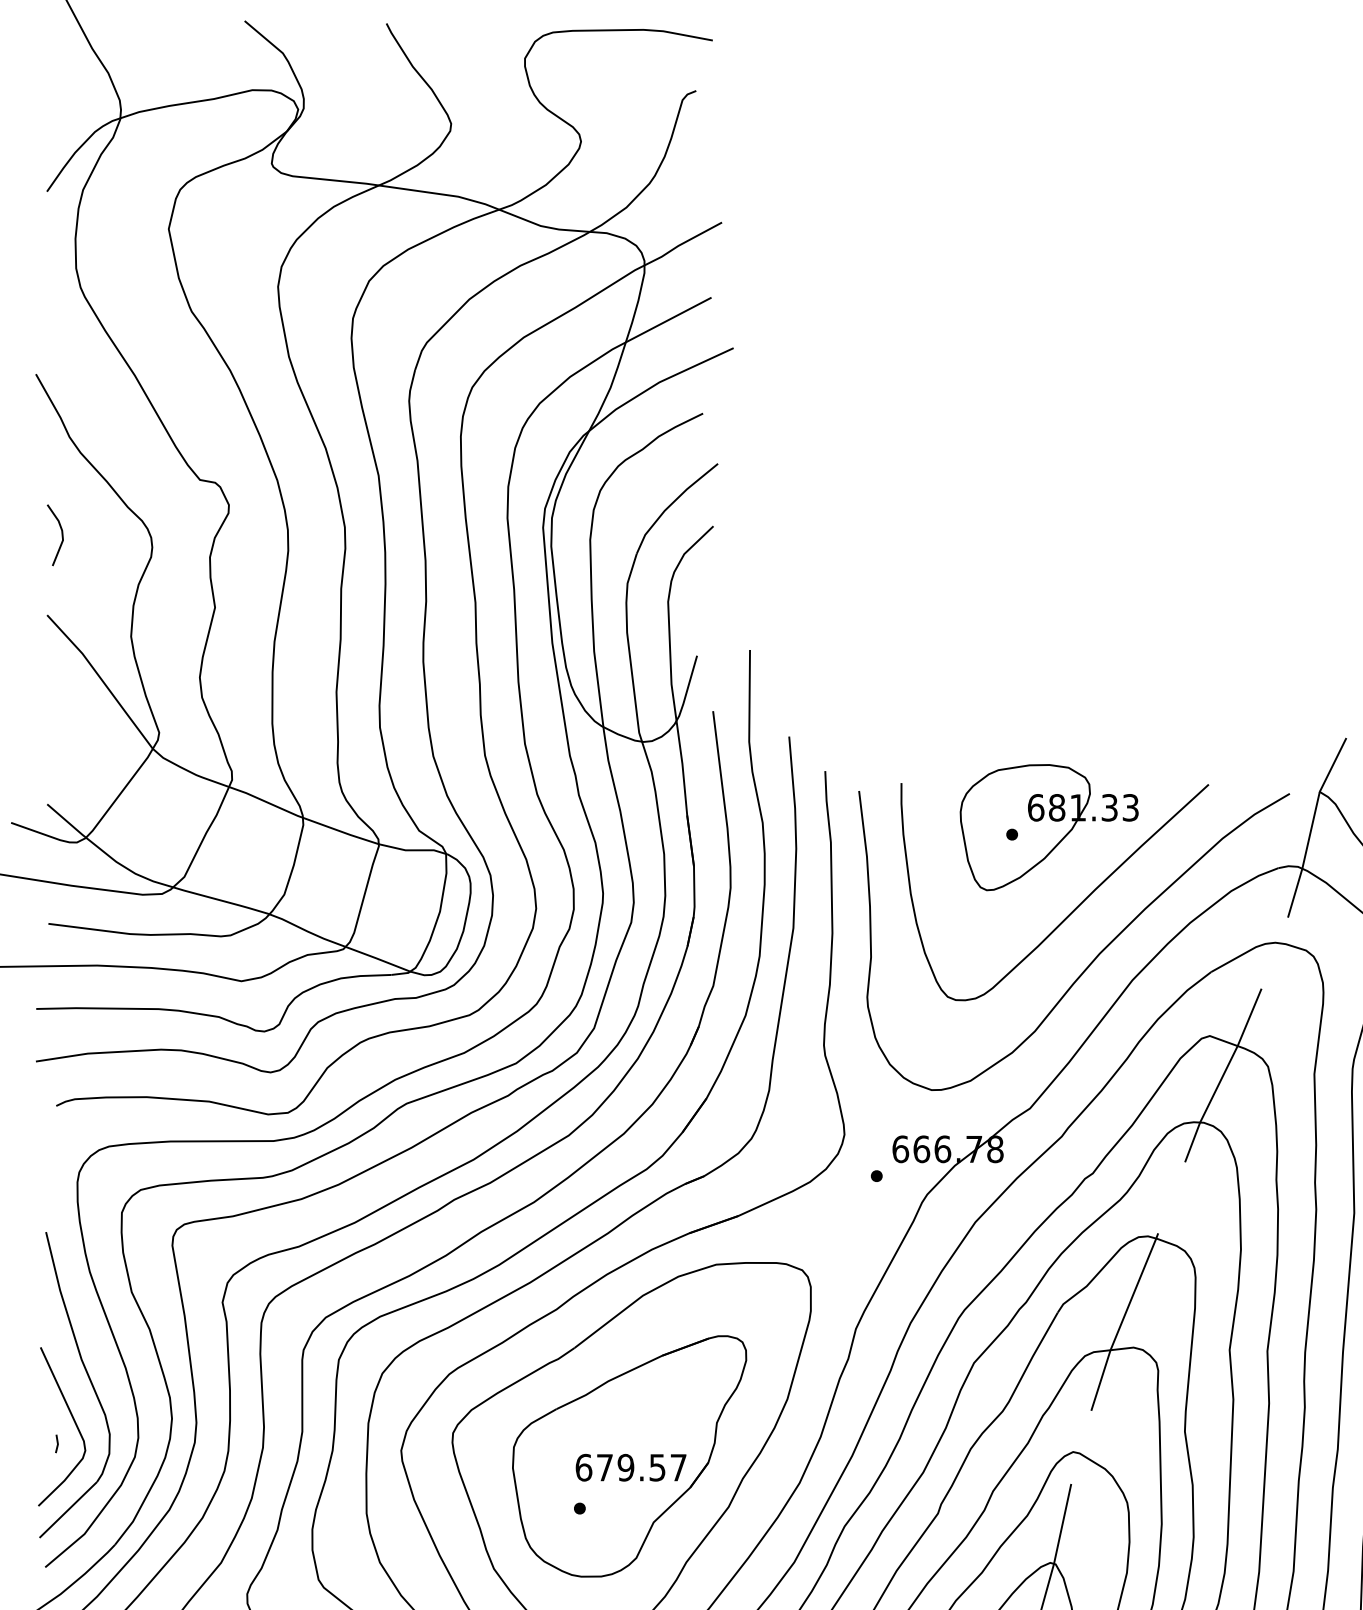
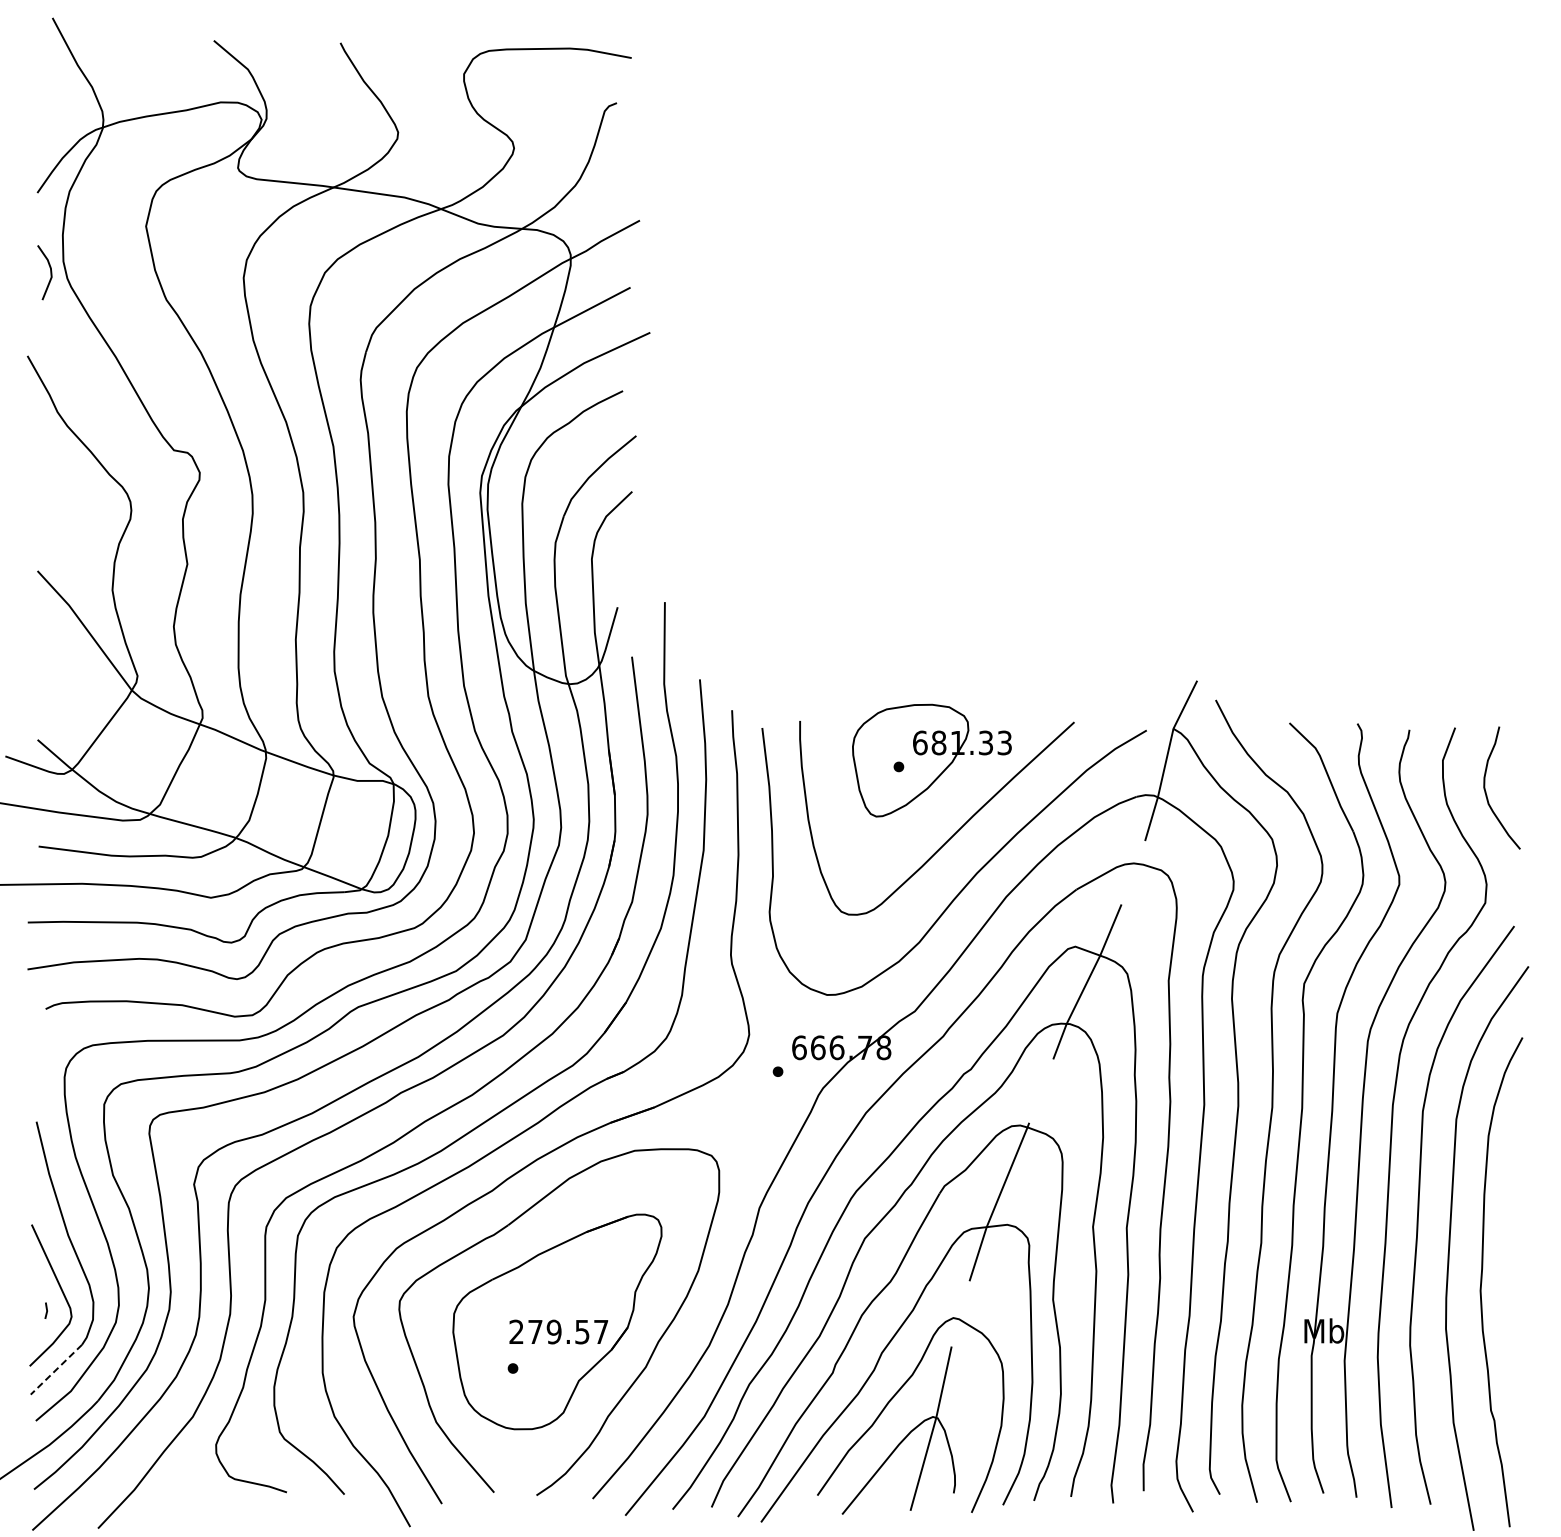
line: (61, 535) -> (50, 272), moved
text: (583, 1467) -> (516, 1331), 679.57 -> 279.57
line: (68, 1509) -> (56, 1369), solid -> dashed

